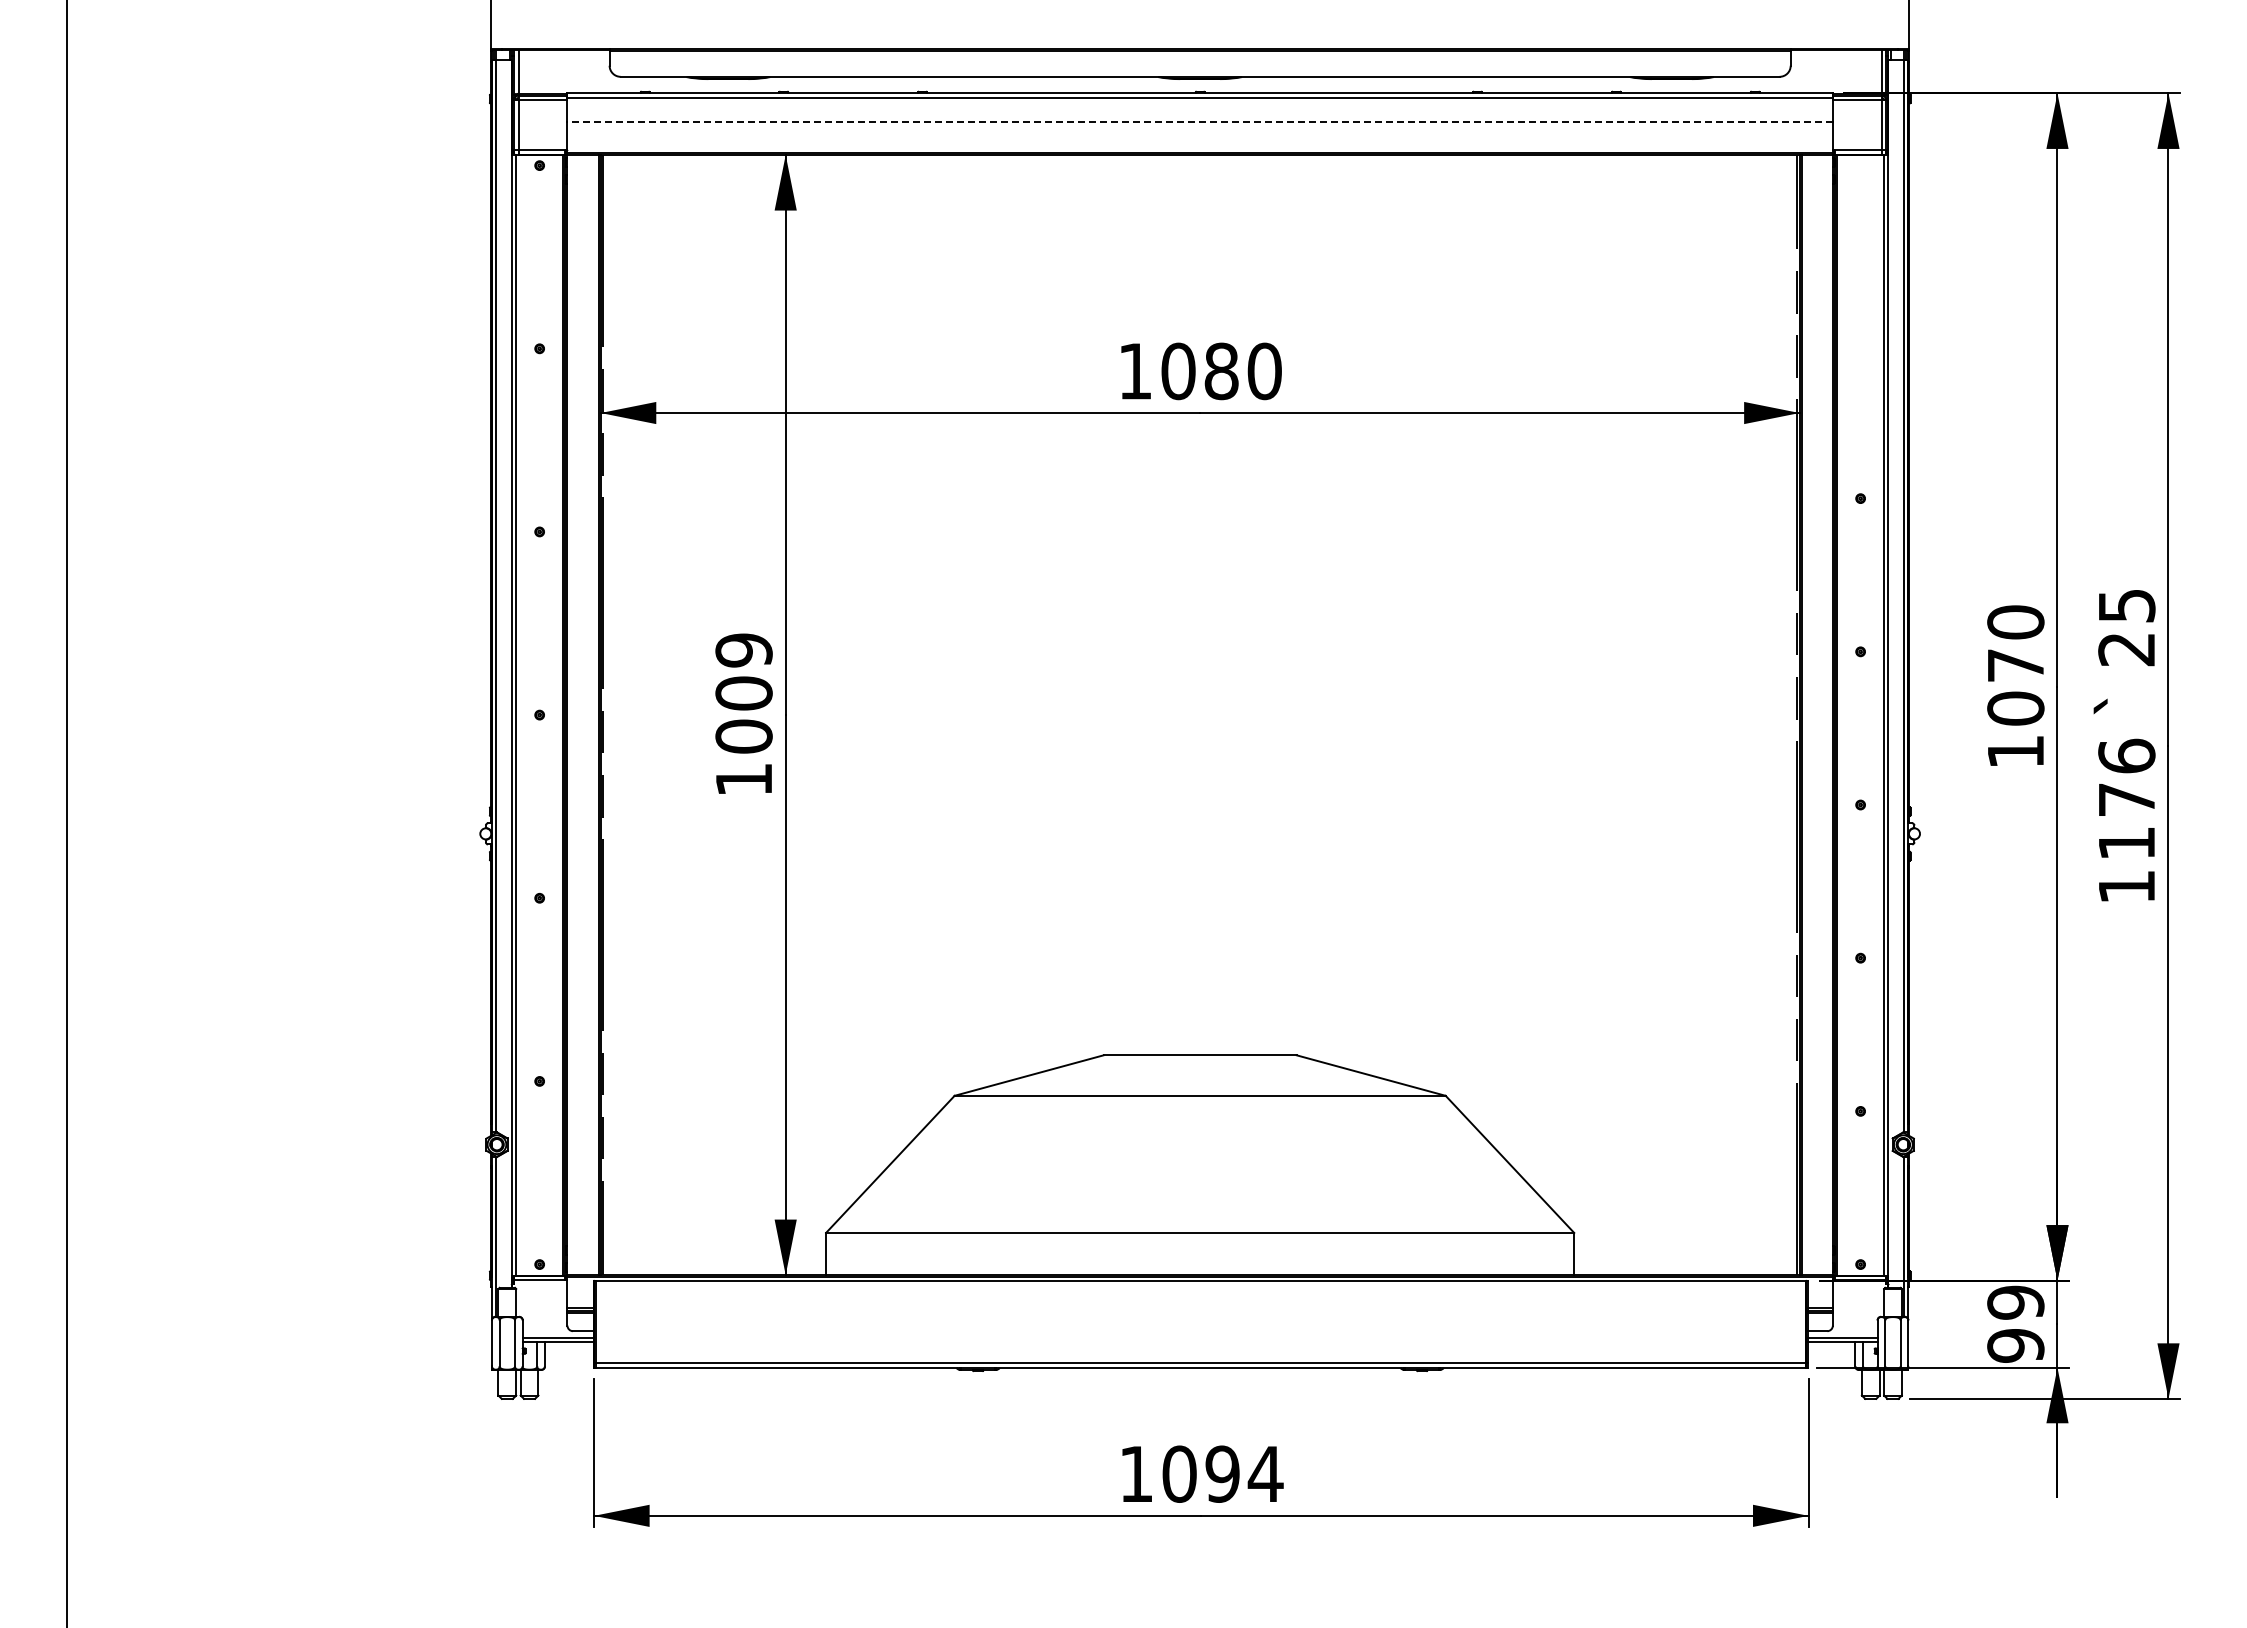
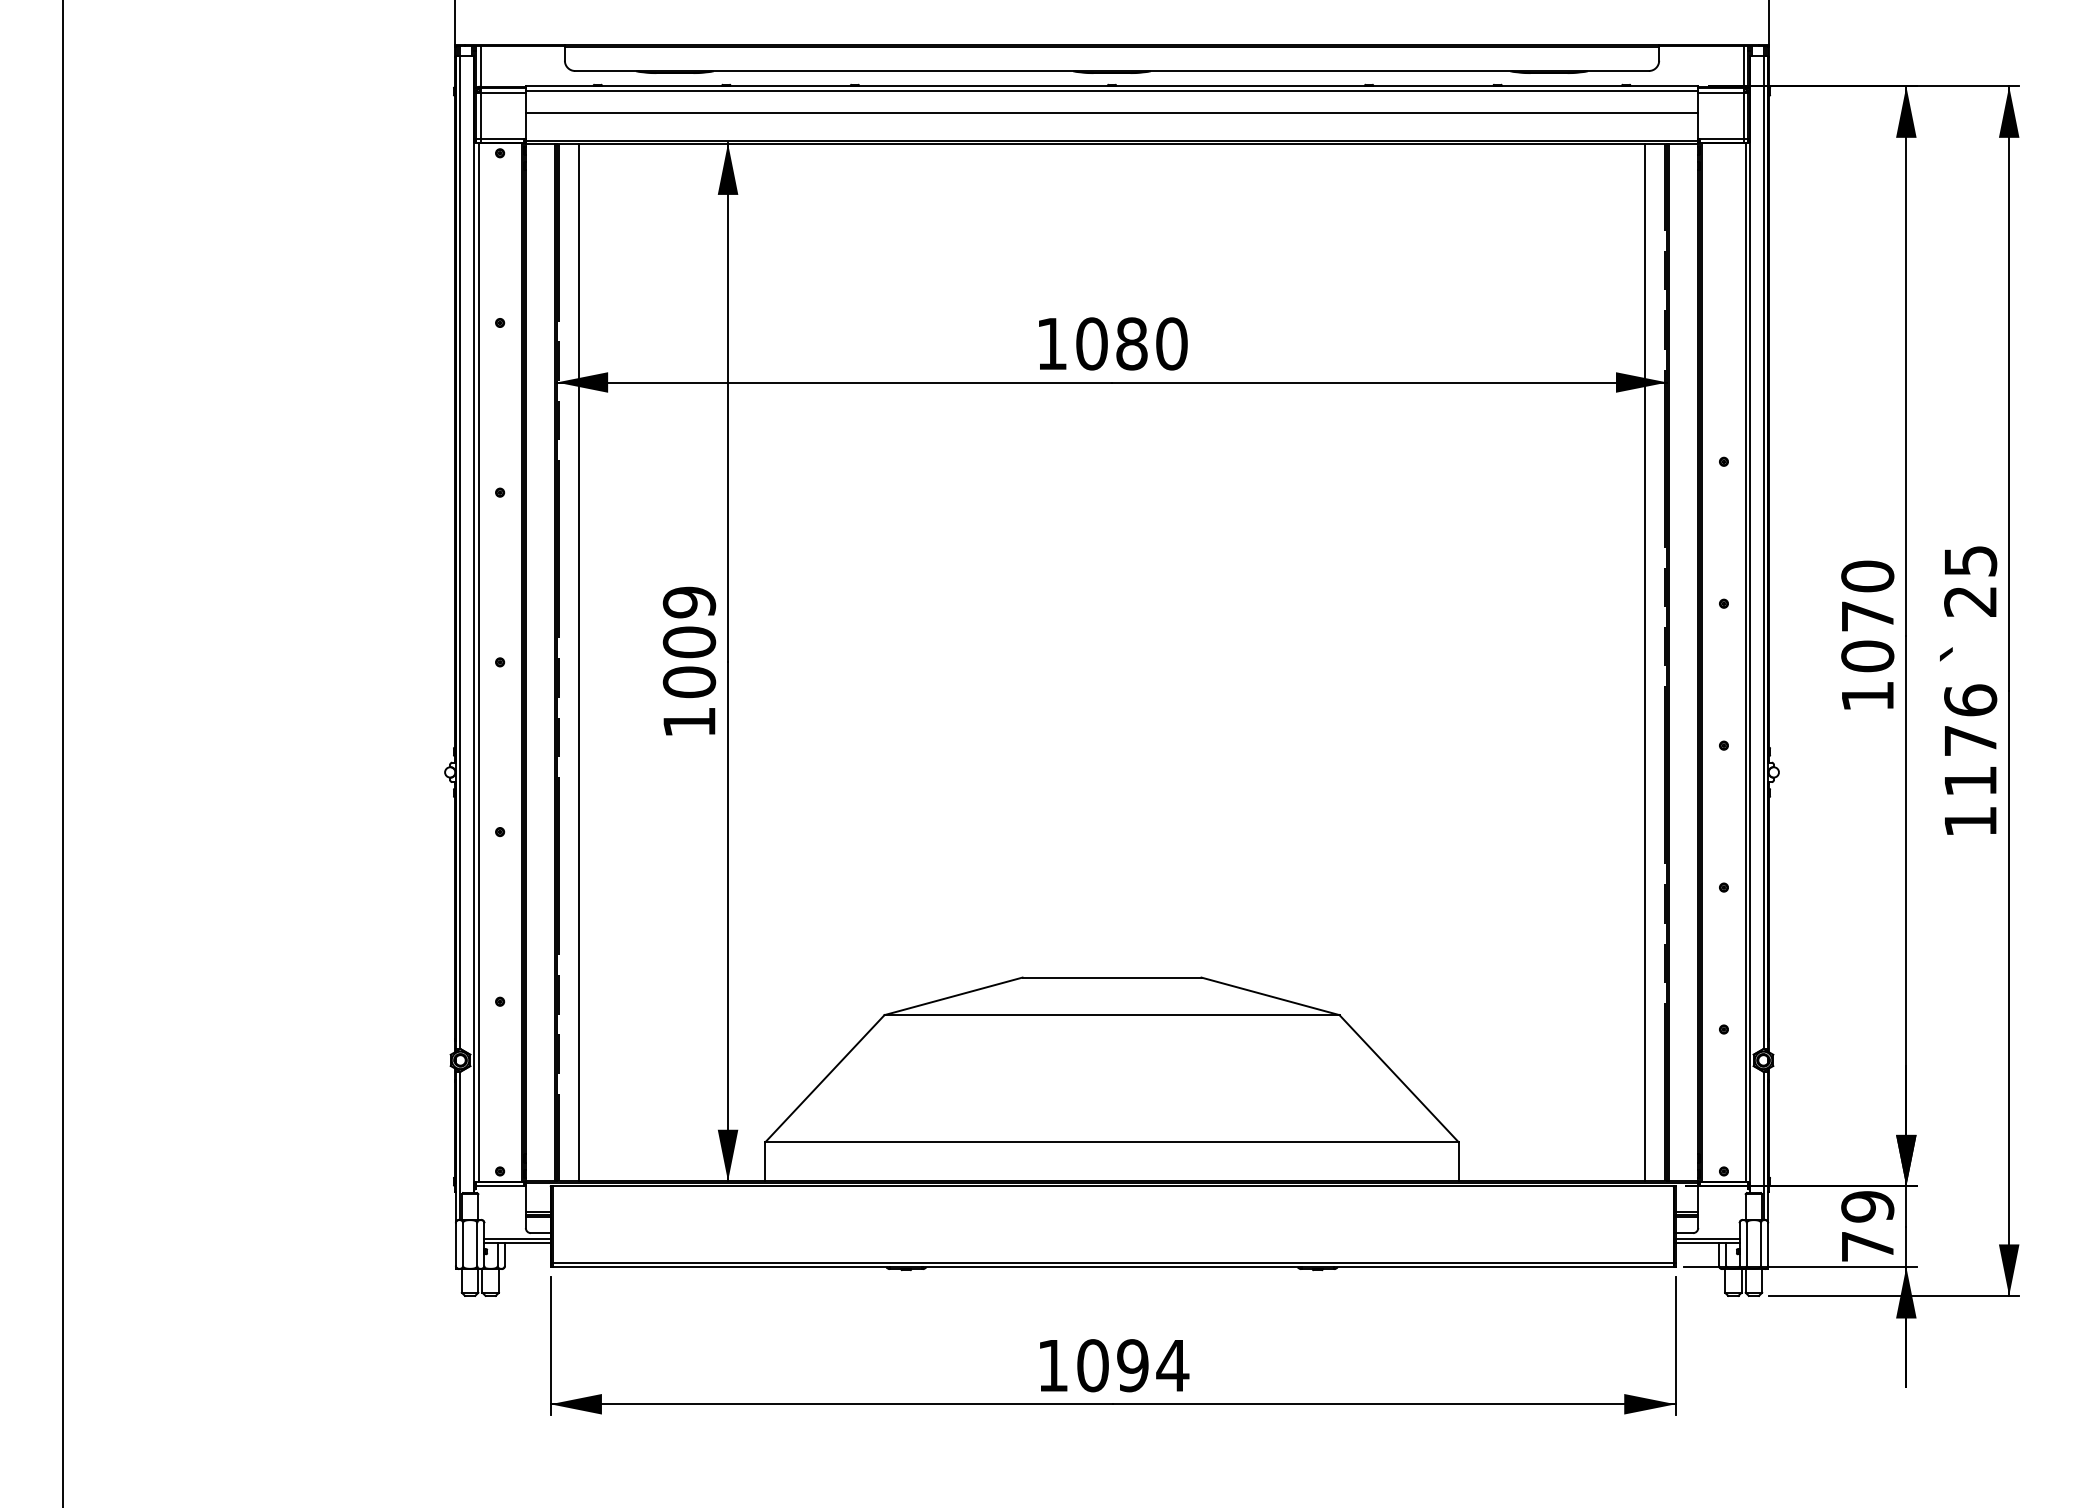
line: (1200, 121) -> (1112, 112), dashed -> solid
line: (625, 715) -> (579, 662), added
line: (1775, 715) -> (1645, 662), added
text: (2015, 1345) -> (1867, 1246), 99 -> 79

